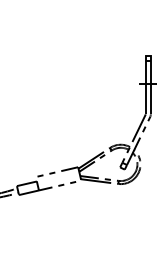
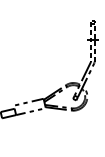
line: (148, 55) -> (92, 20), solid -> dashed

